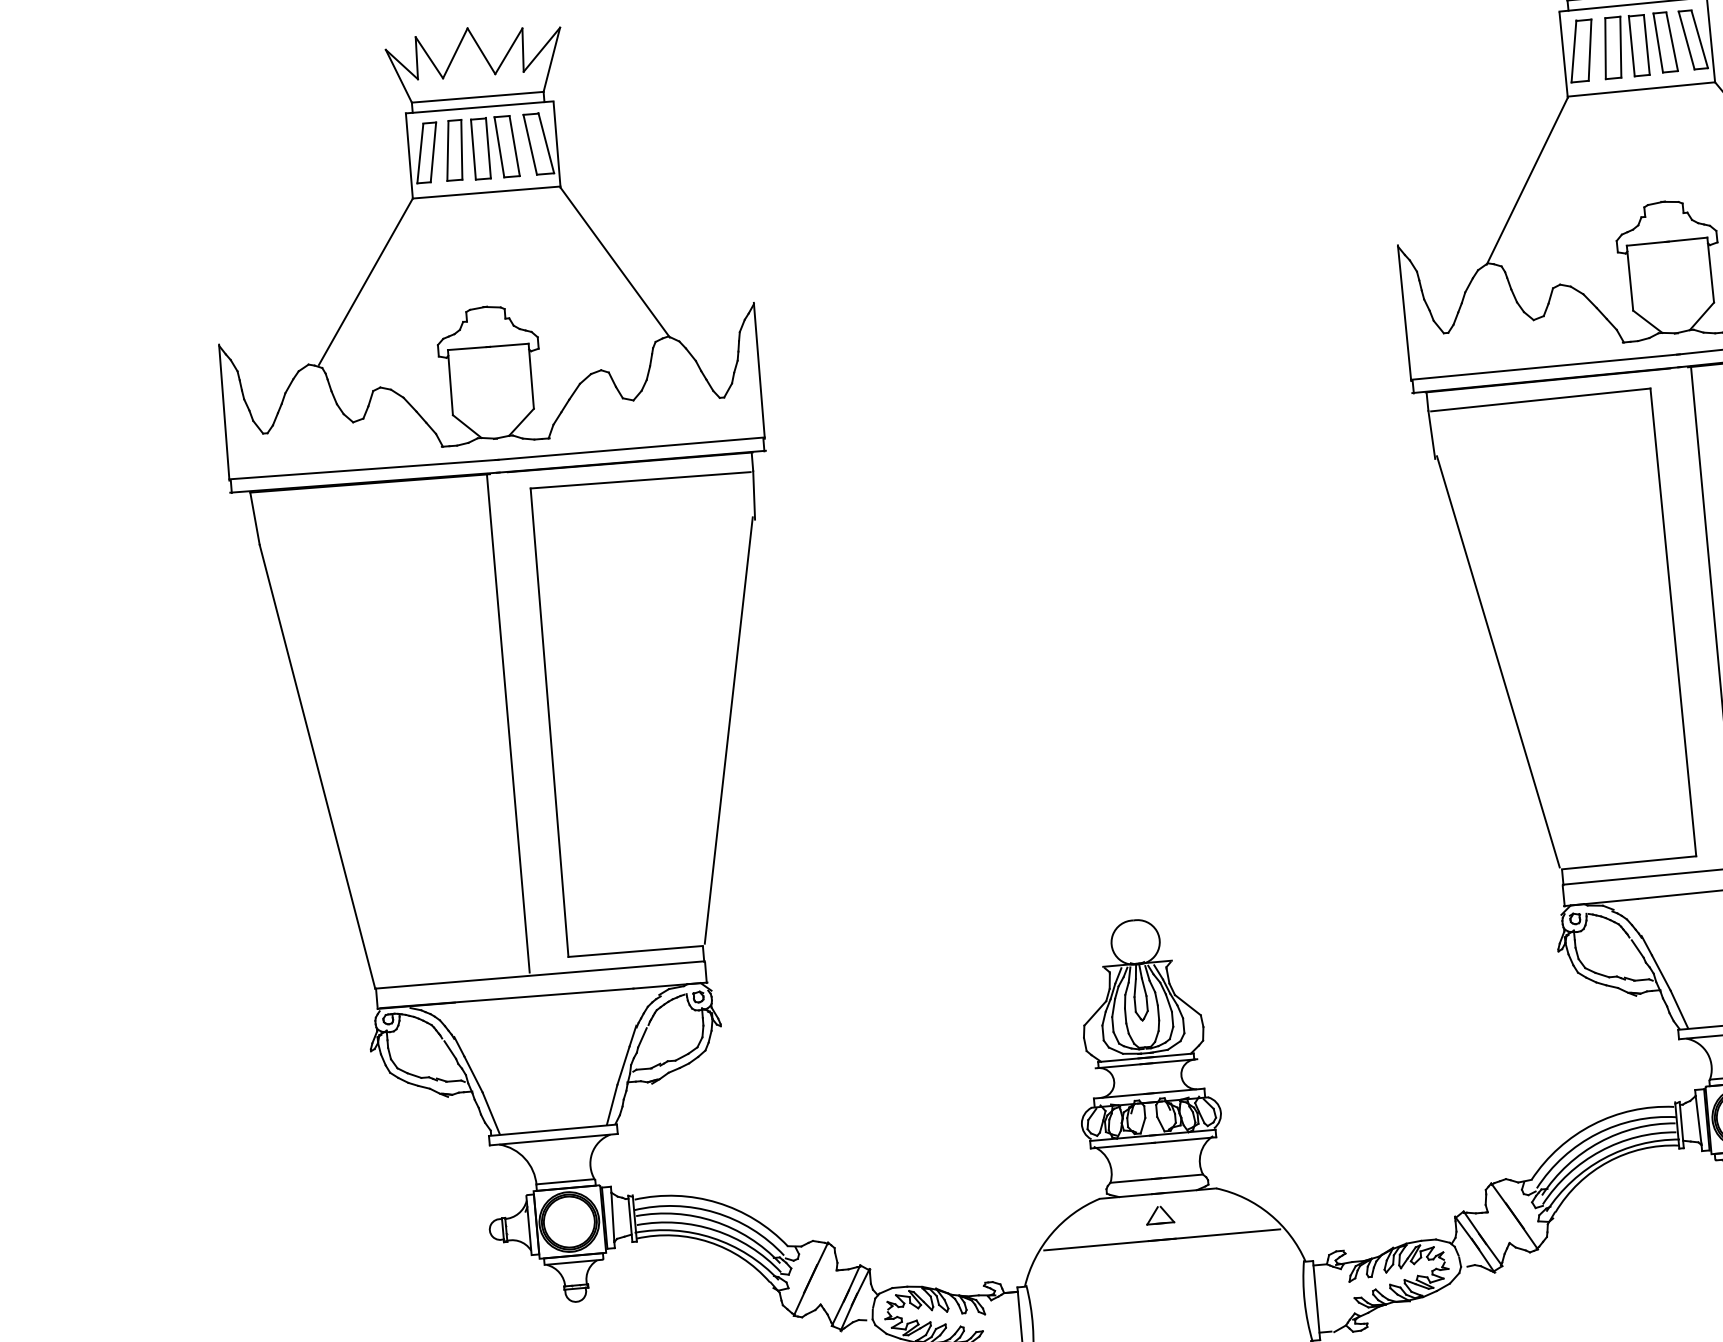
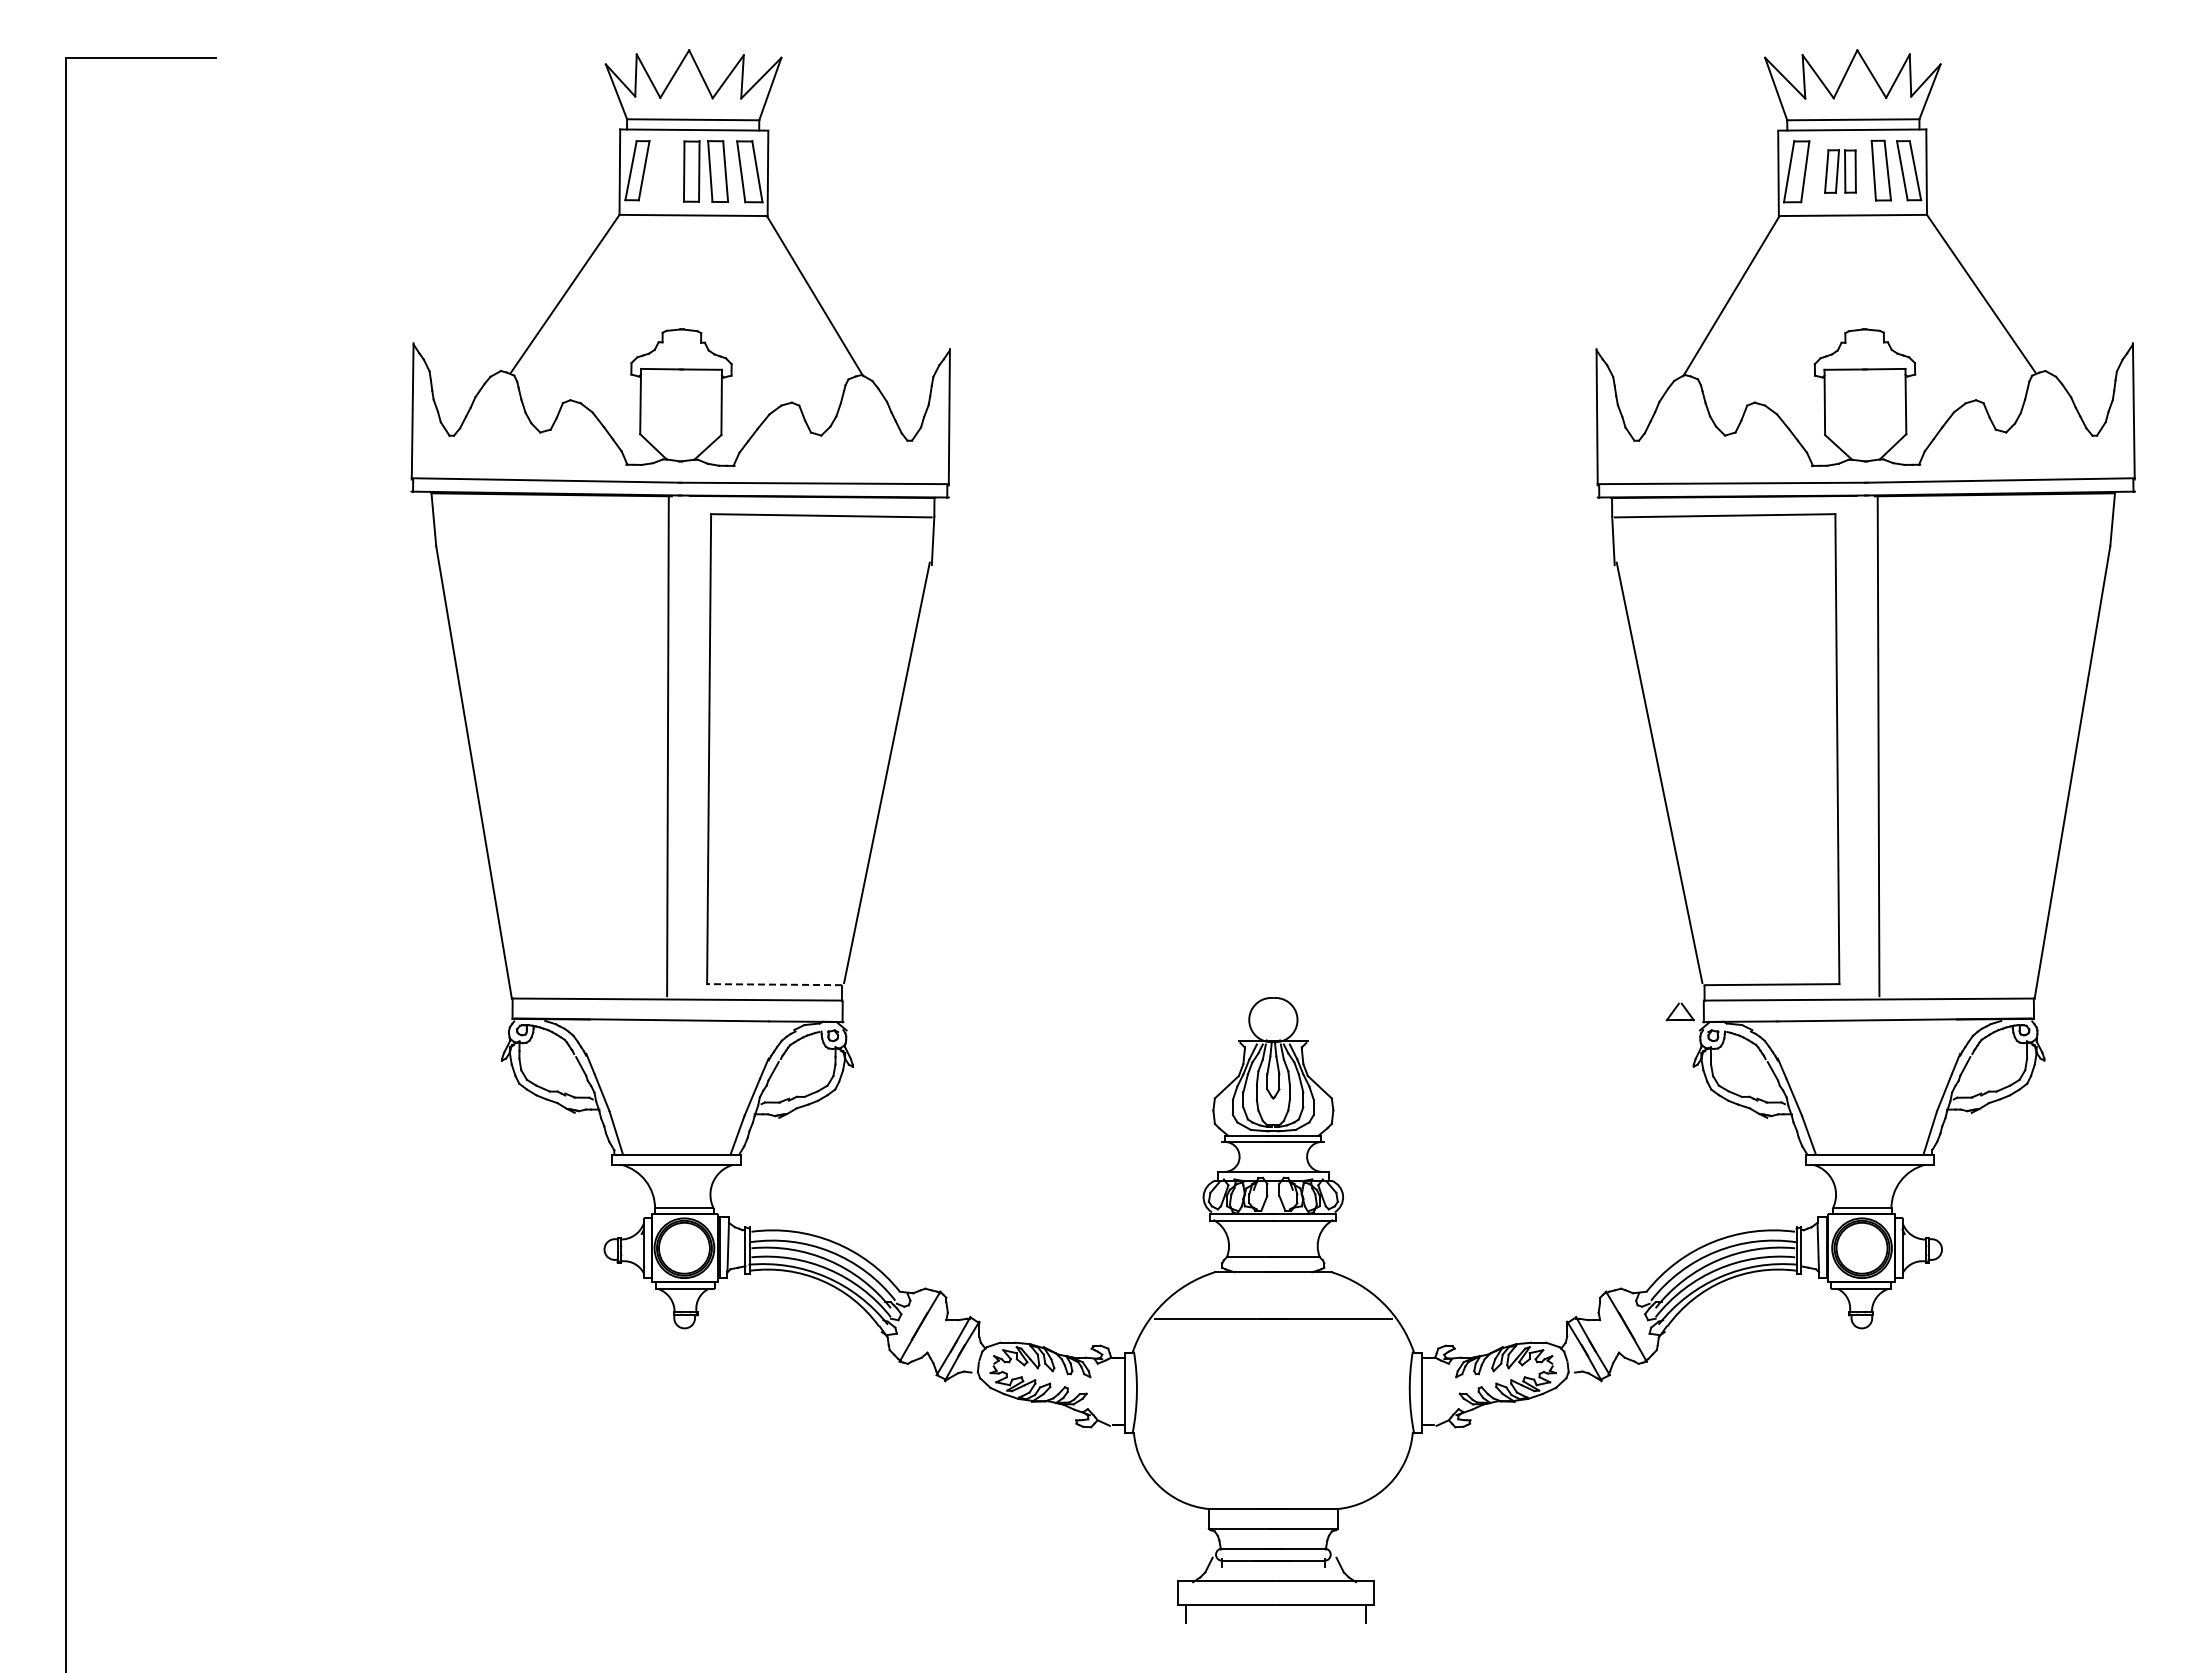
part: (1625, 46) -> (1840, 171), size x0.7
part: (453, 150) -> (664, 170), removed
line: (635, 951) -> (774, 984), solid -> dashed
part: (1159, 1214) -> (1679, 1011), moved

